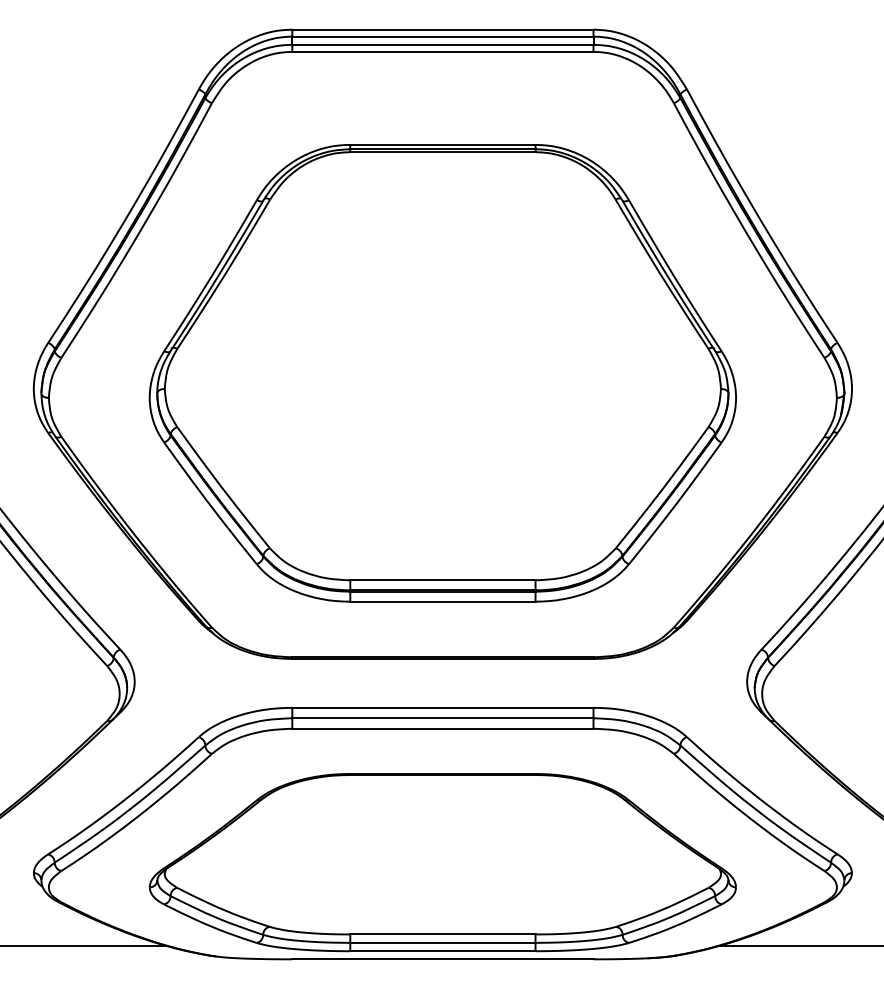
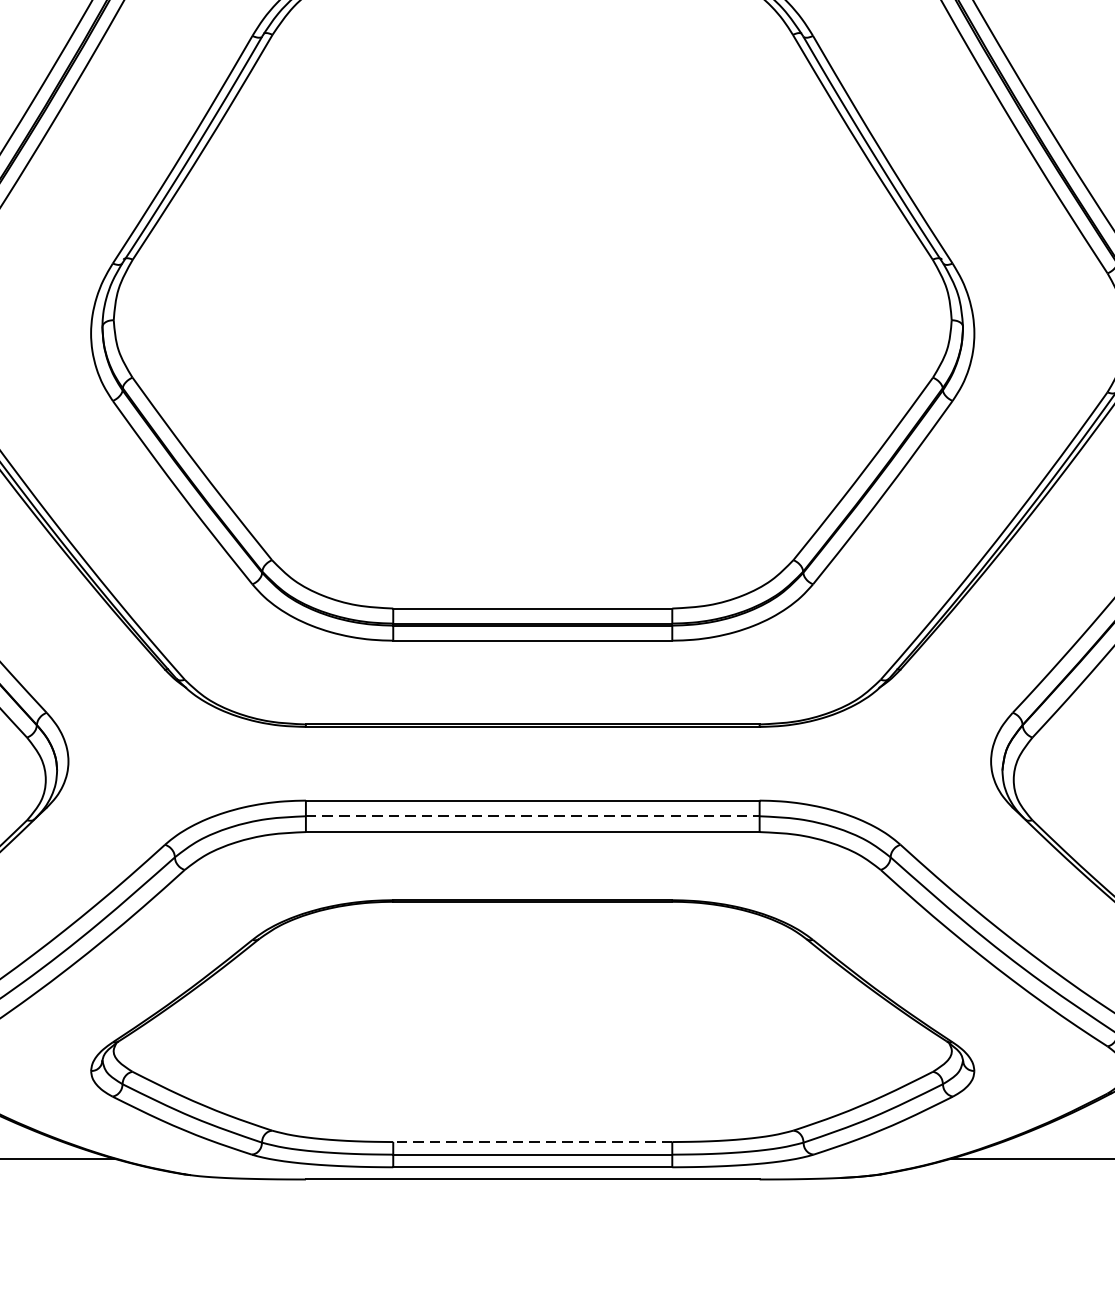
line: (442, 718) -> (532, 816), solid -> dashed
line: (442, 934) -> (532, 1142), solid -> dashed

